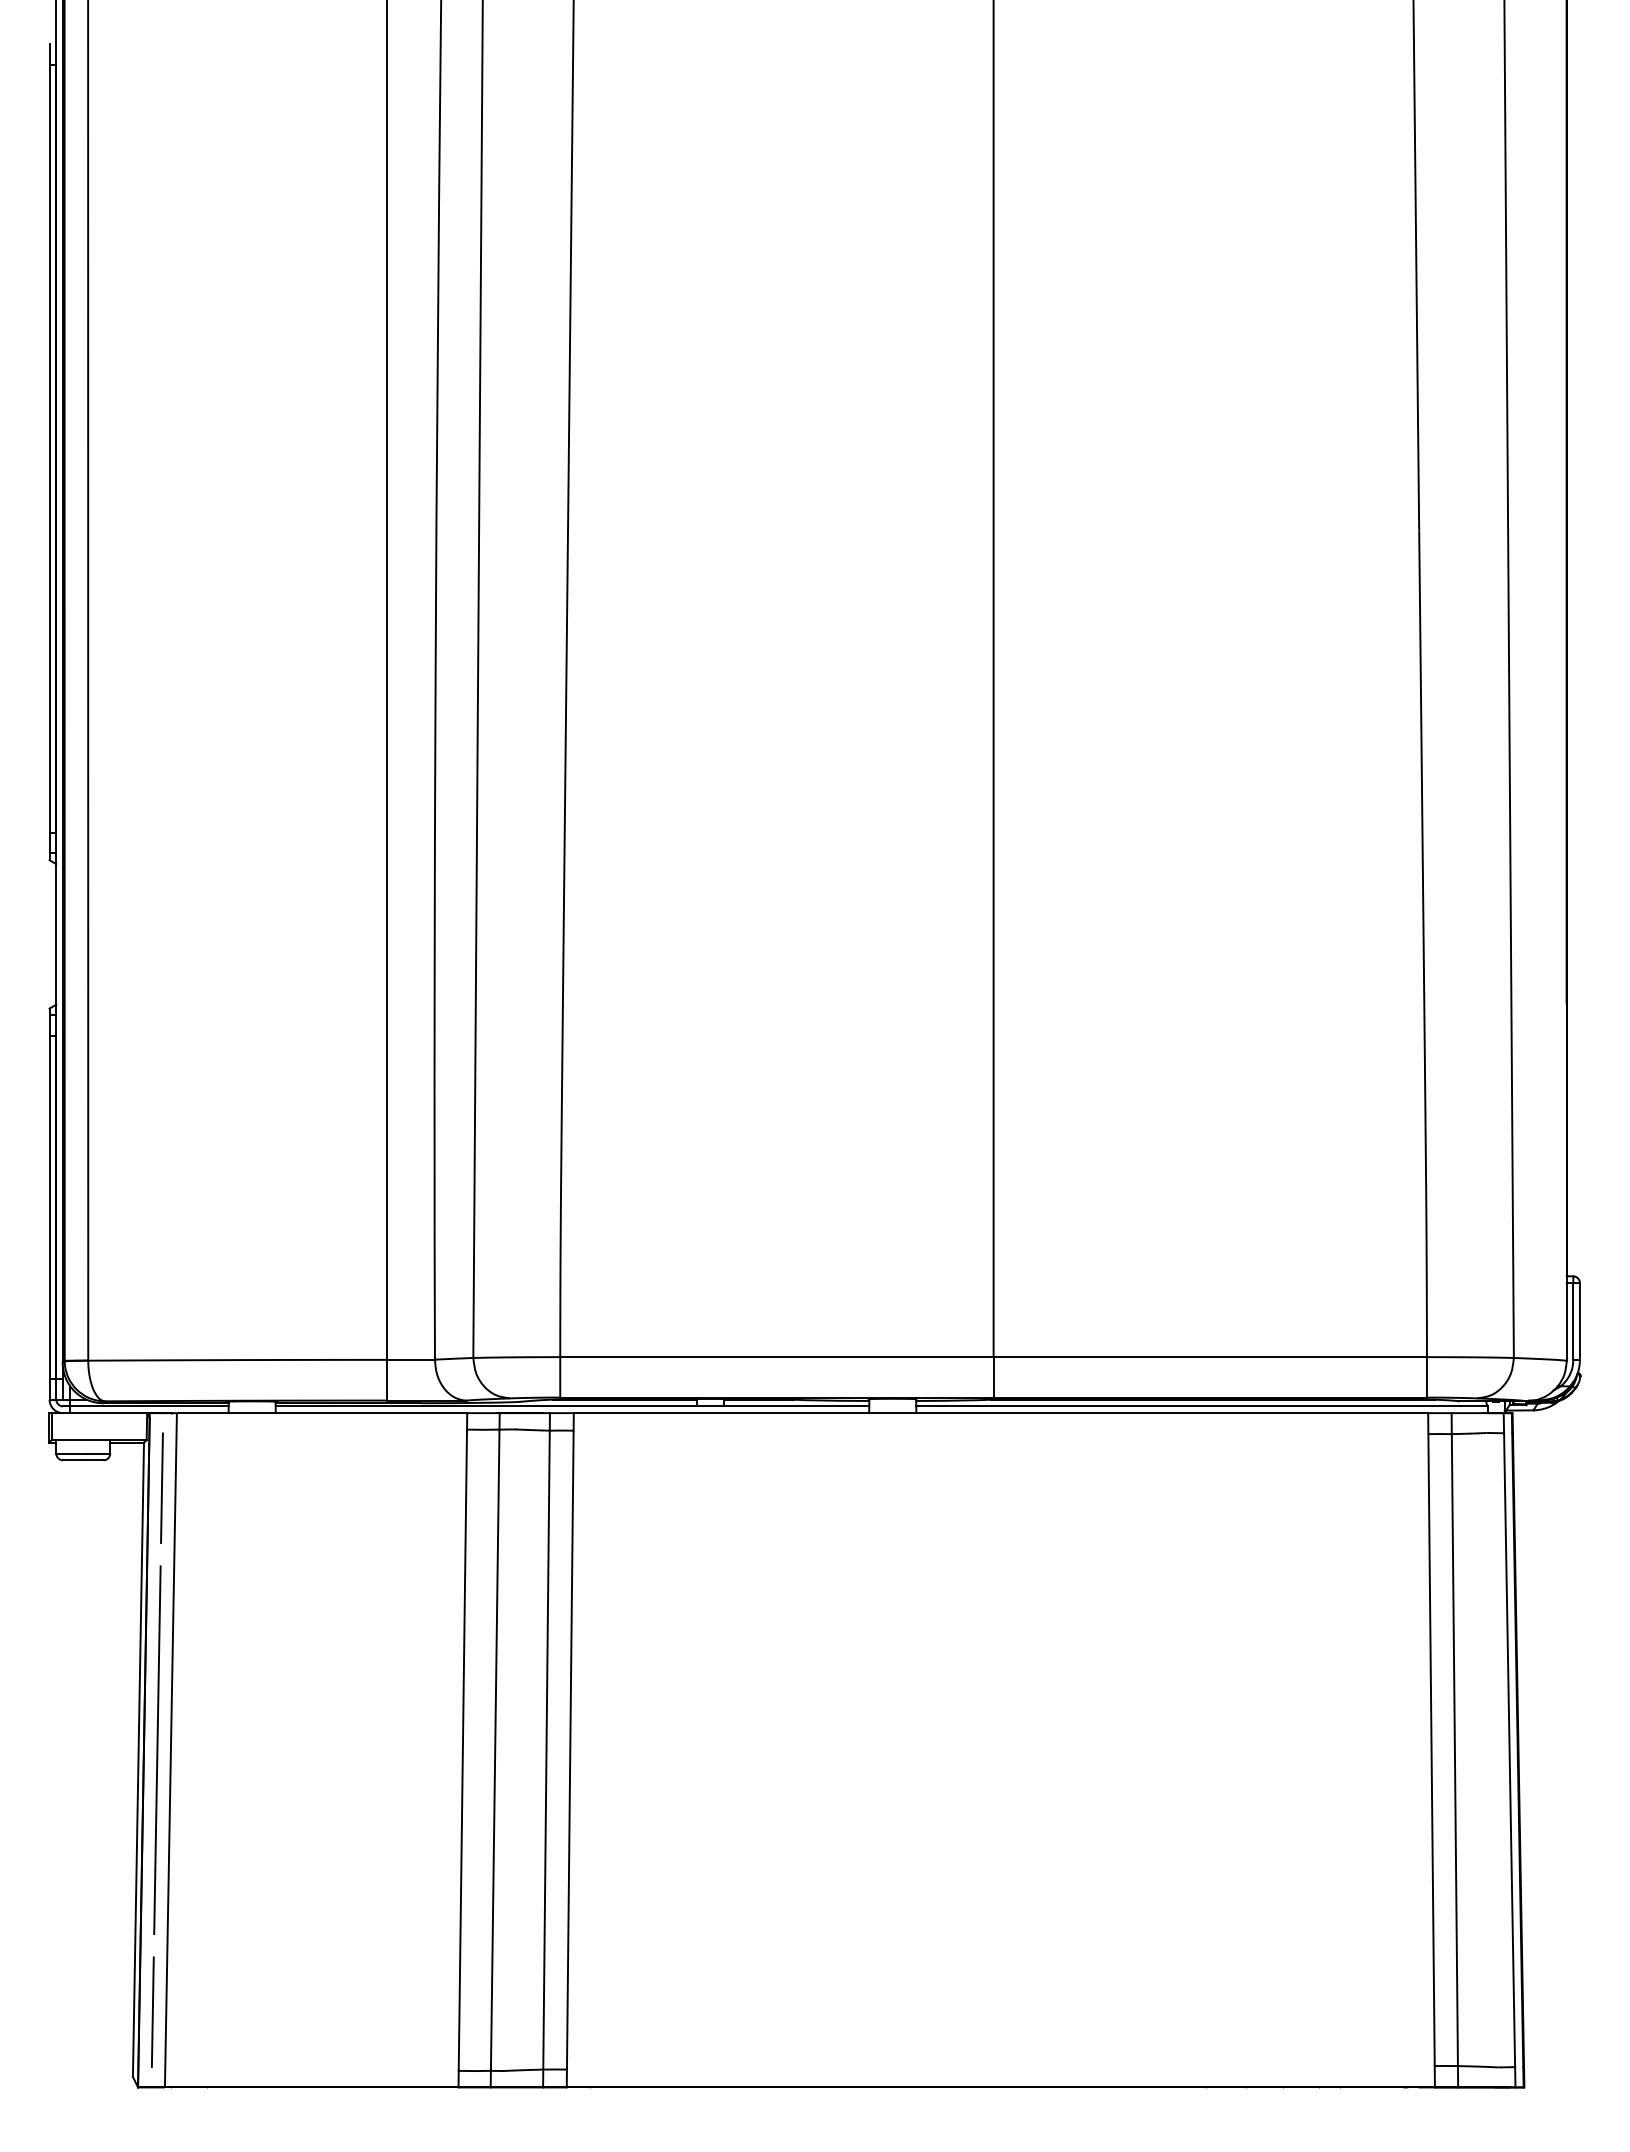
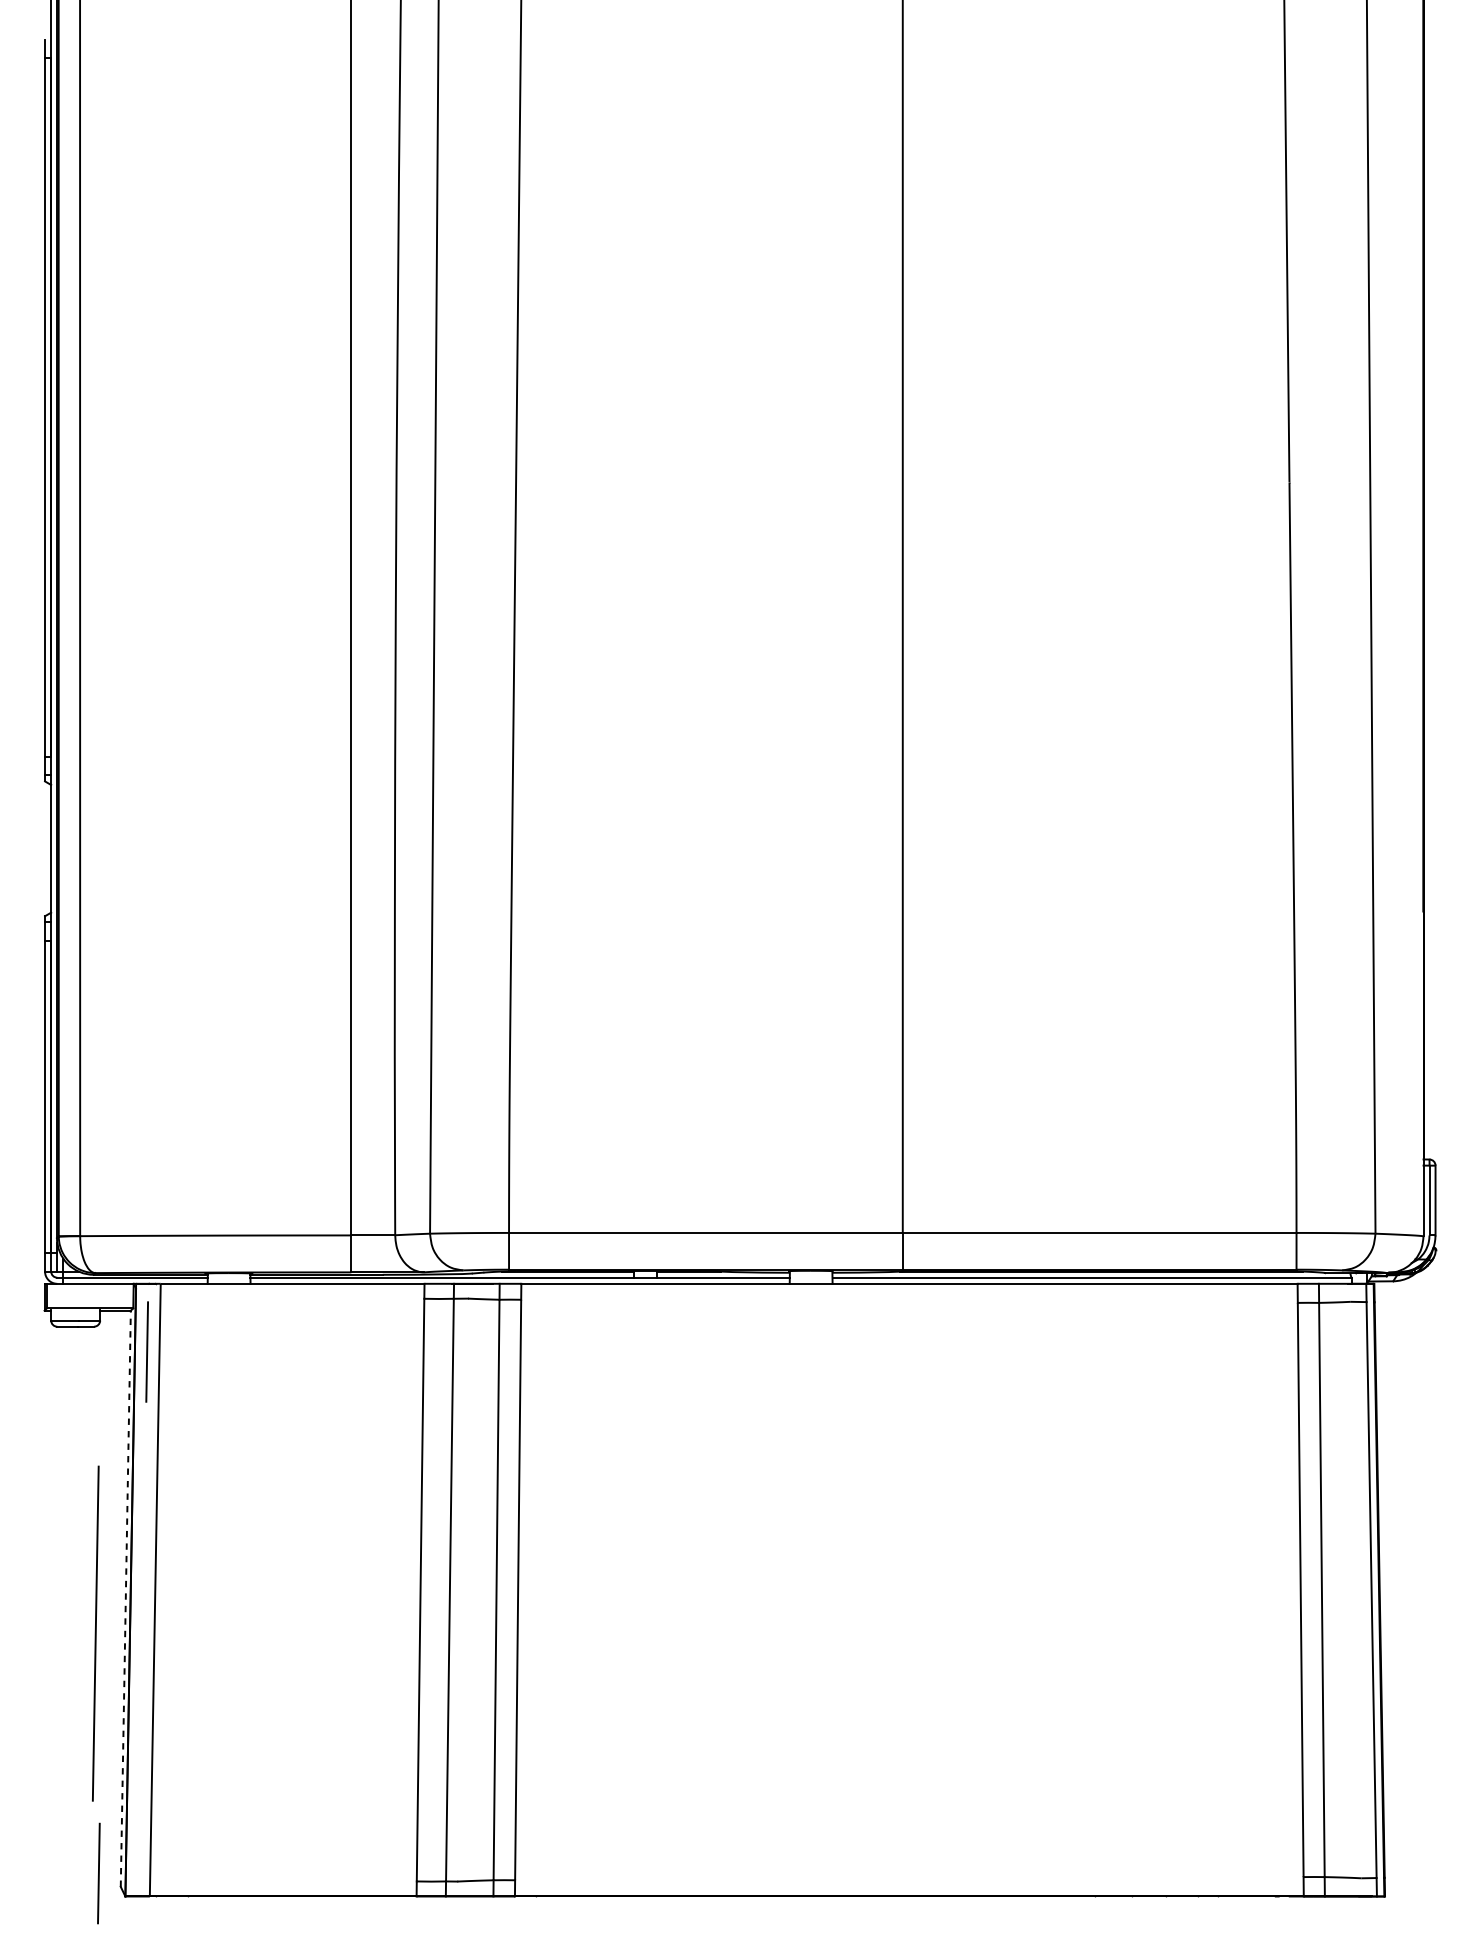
line: (157, 1749) -> (95, 1633), moved
line: (138, 1759) -> (125, 1598), solid -> dashed
line: (152, 2011) -> (98, 1872), moved

